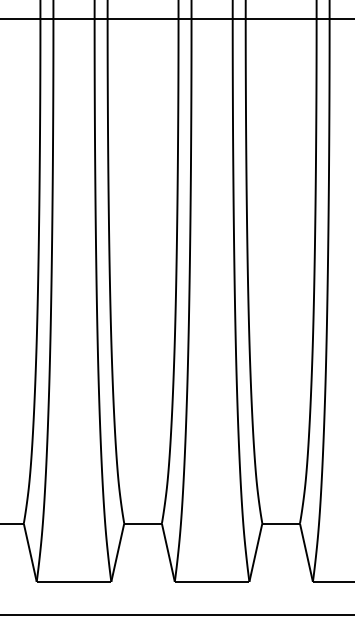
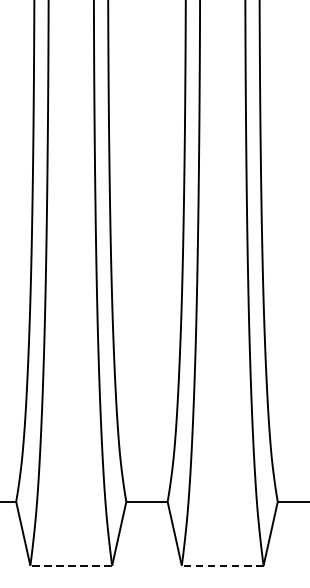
line: (73, 581) -> (70, 565), solid -> dashed
line: (211, 581) -> (222, 565), solid -> dashed

